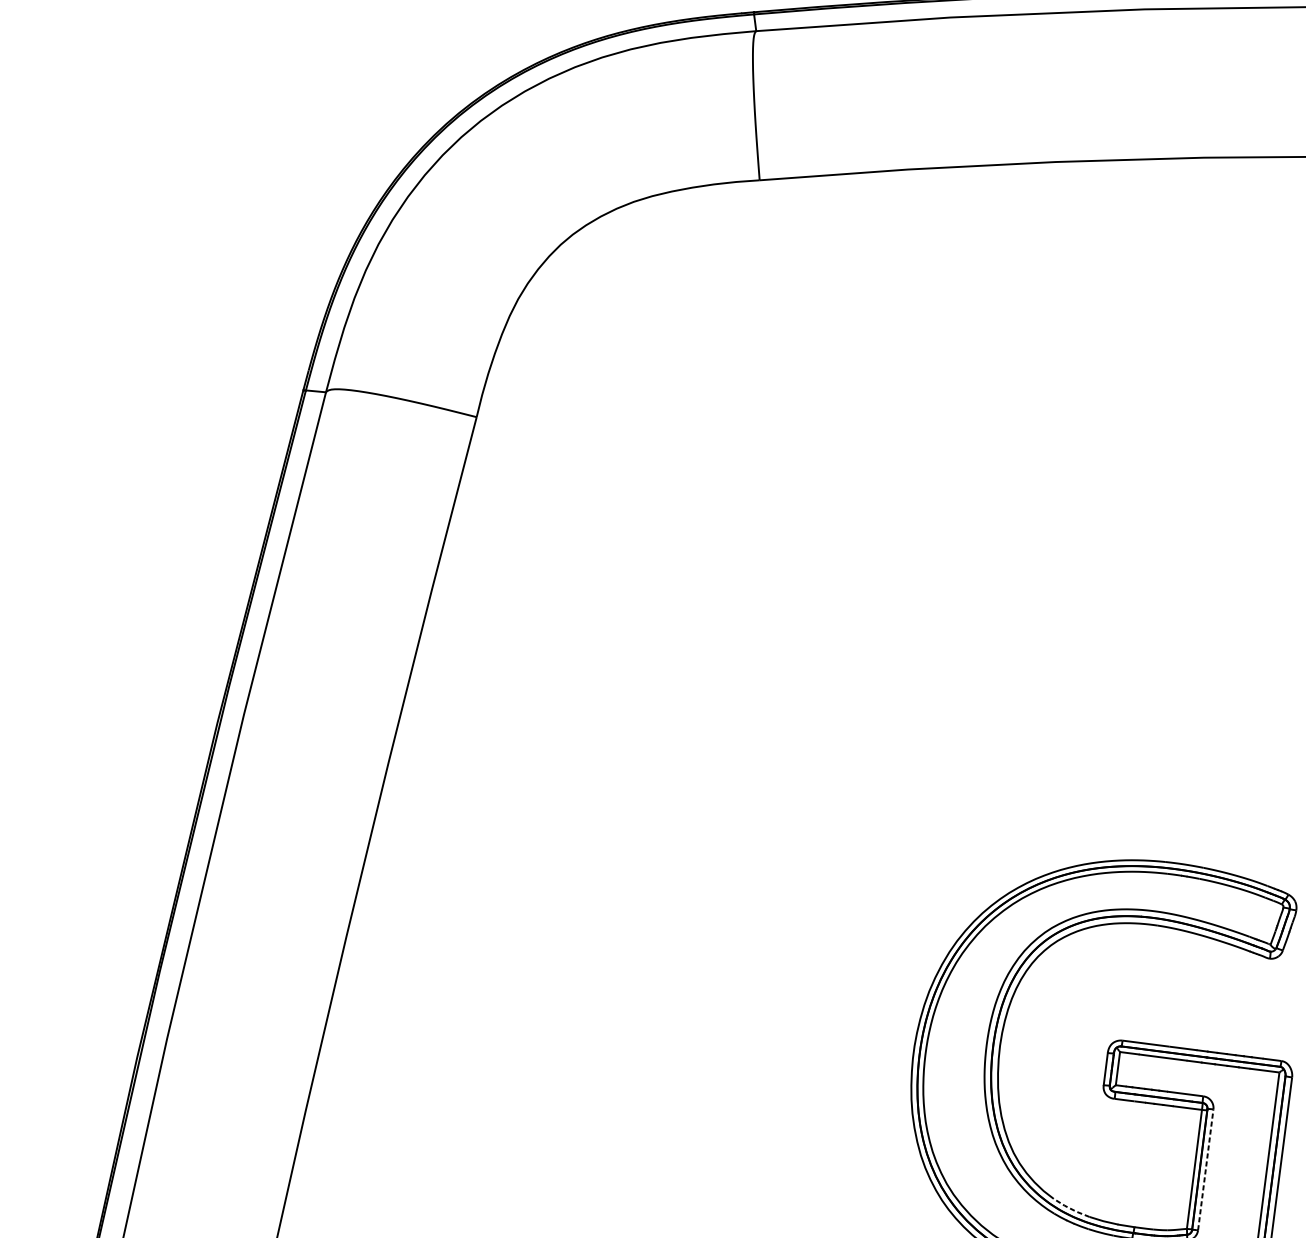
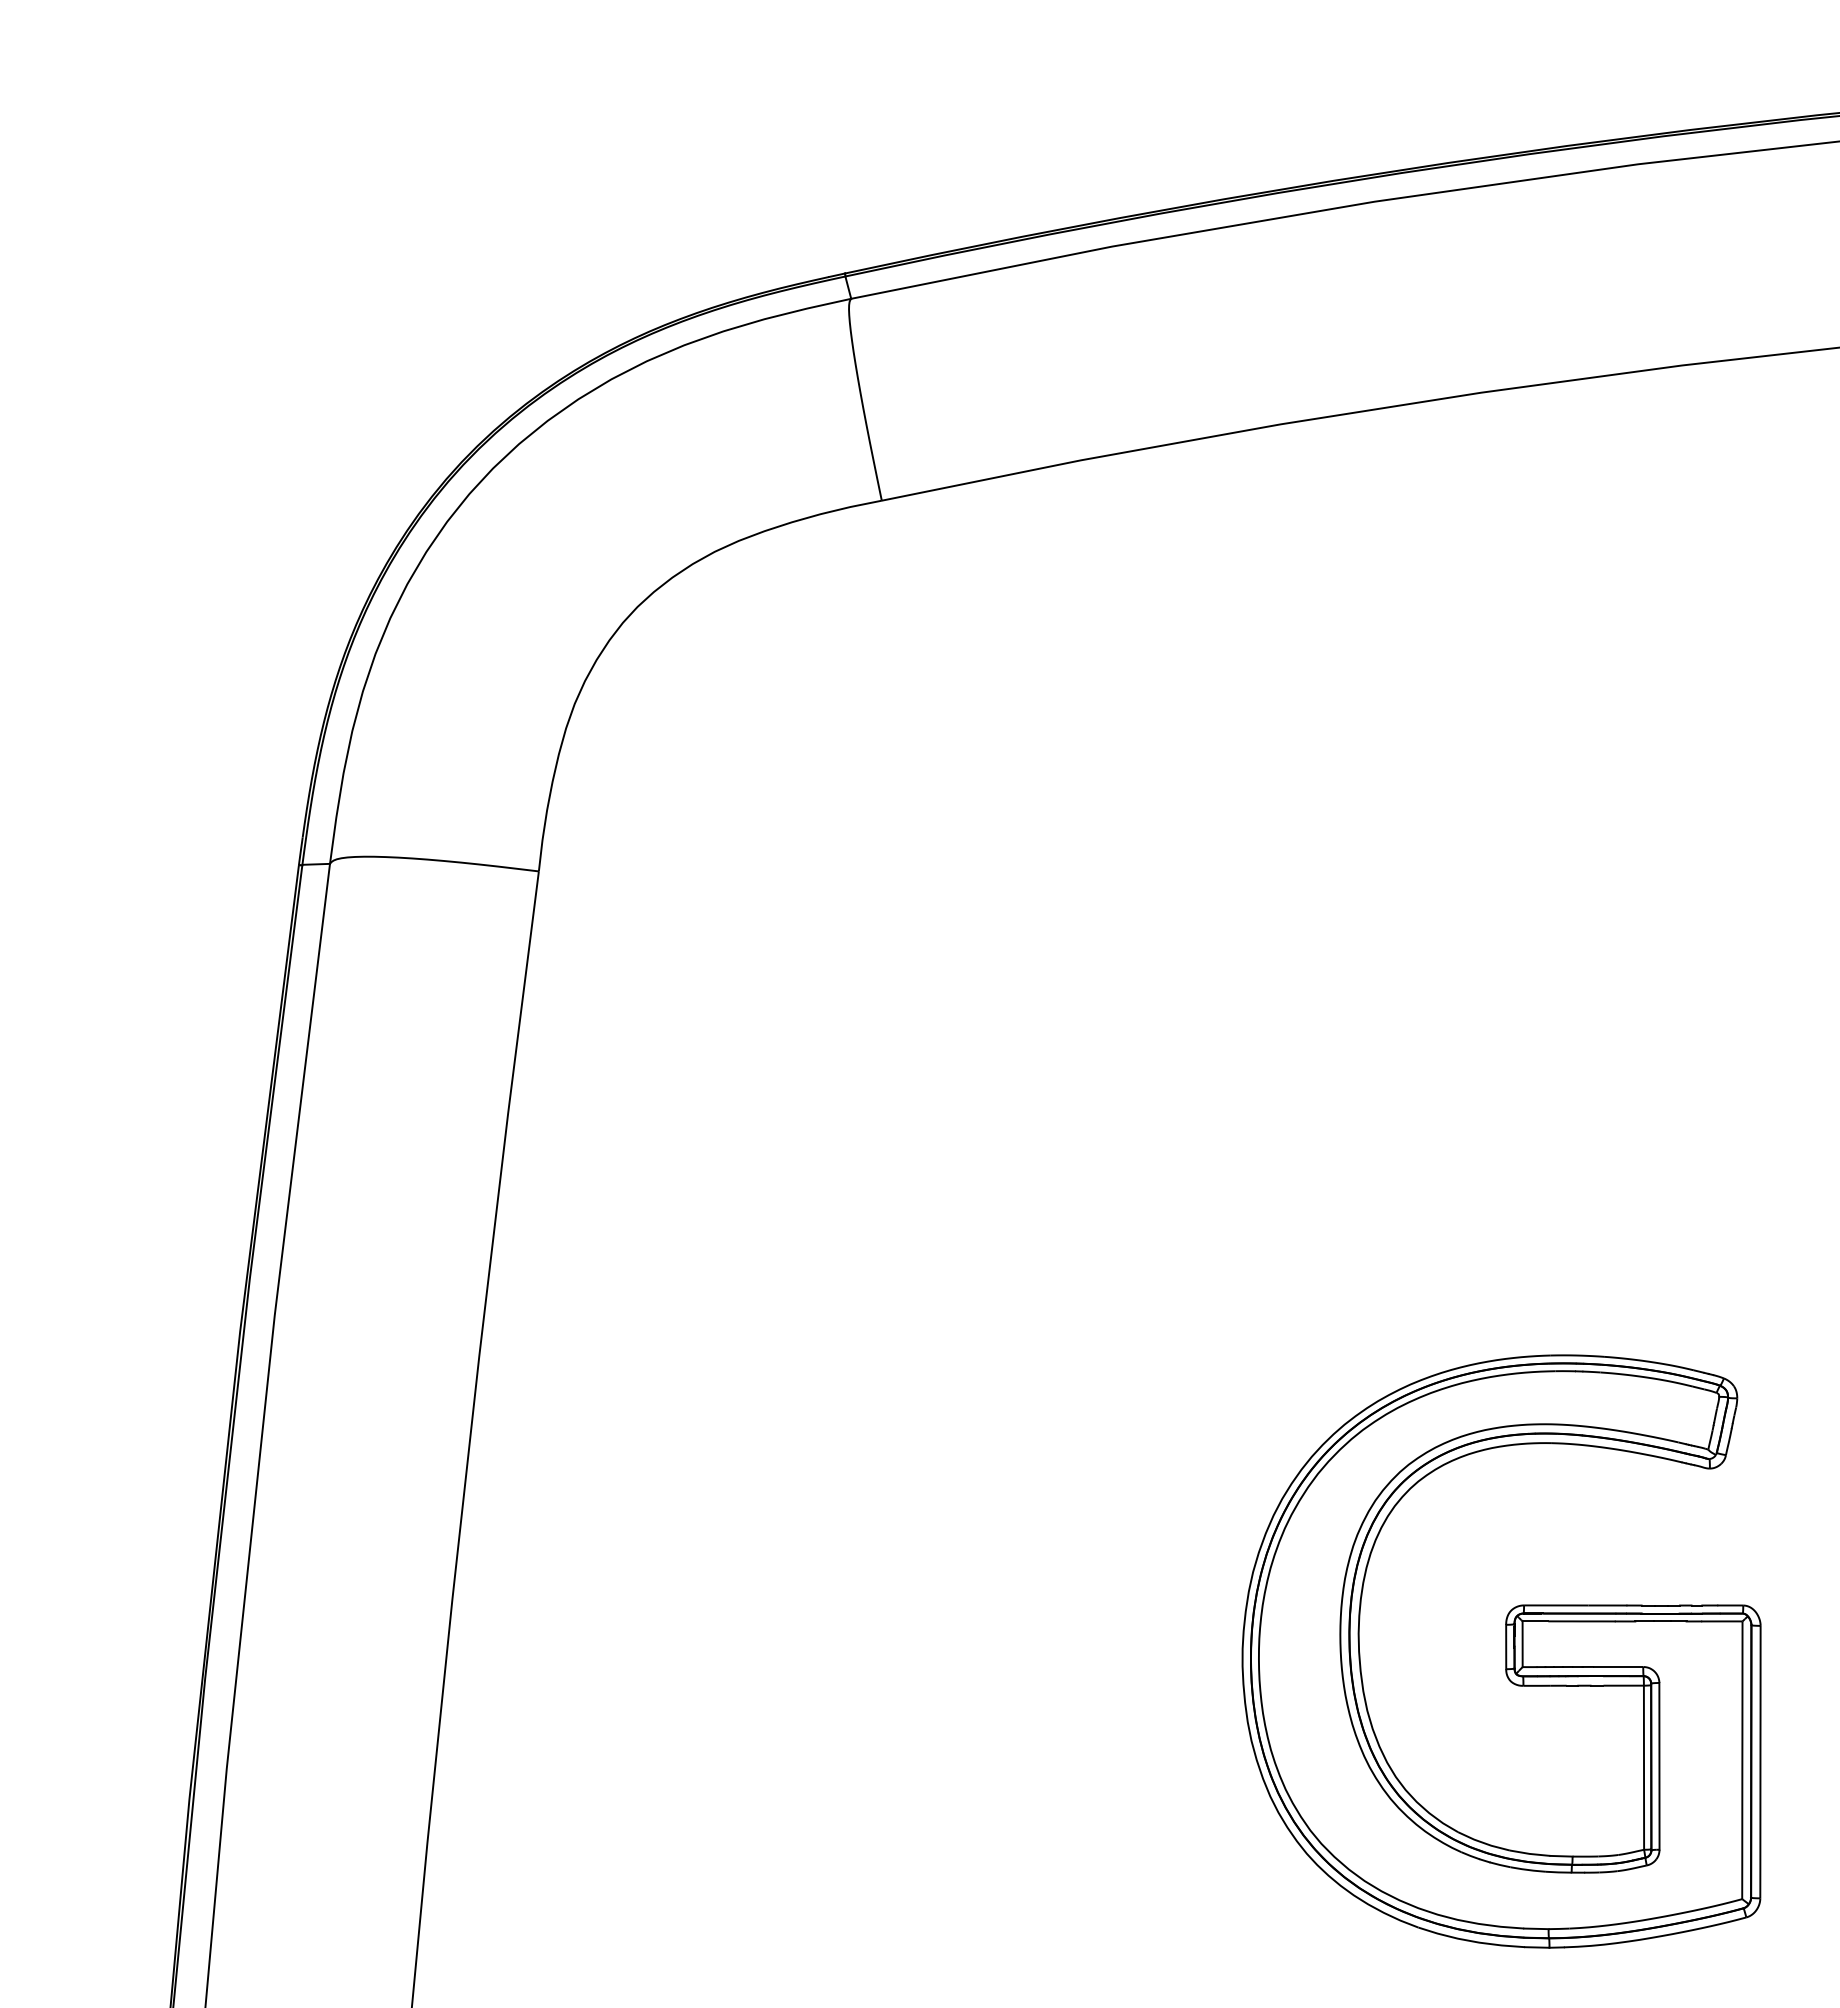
line: (1205, 1169) -> (1659, 1765), dashed -> solid
line: (1071, 1208) -> (1483, 1842), dashed -> solid

